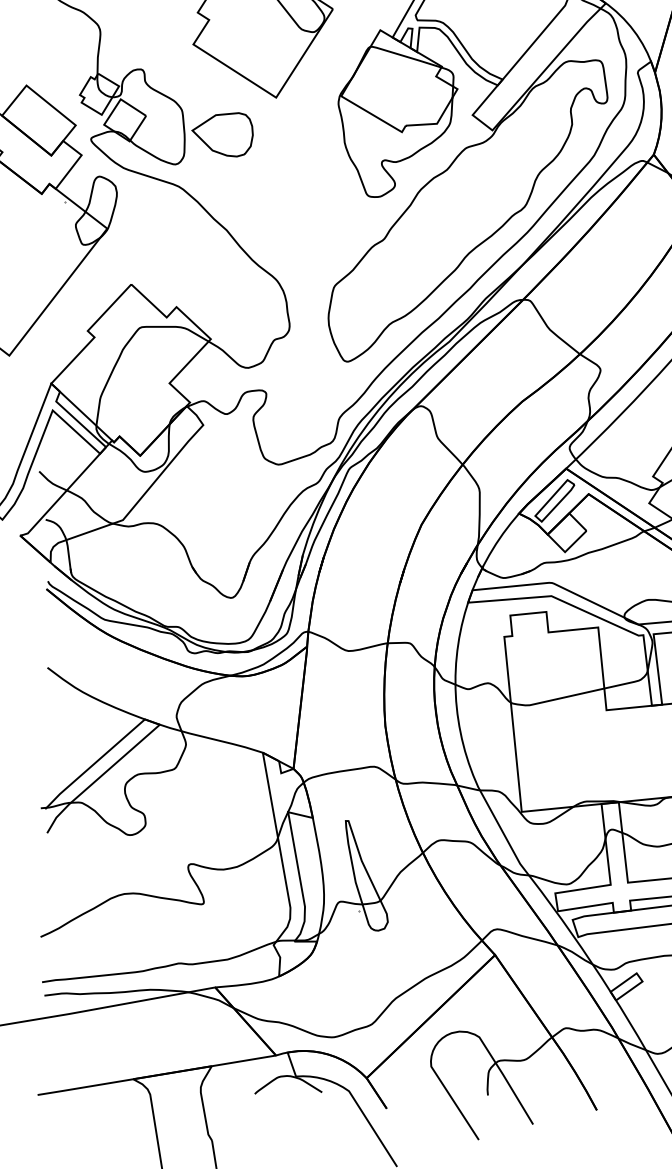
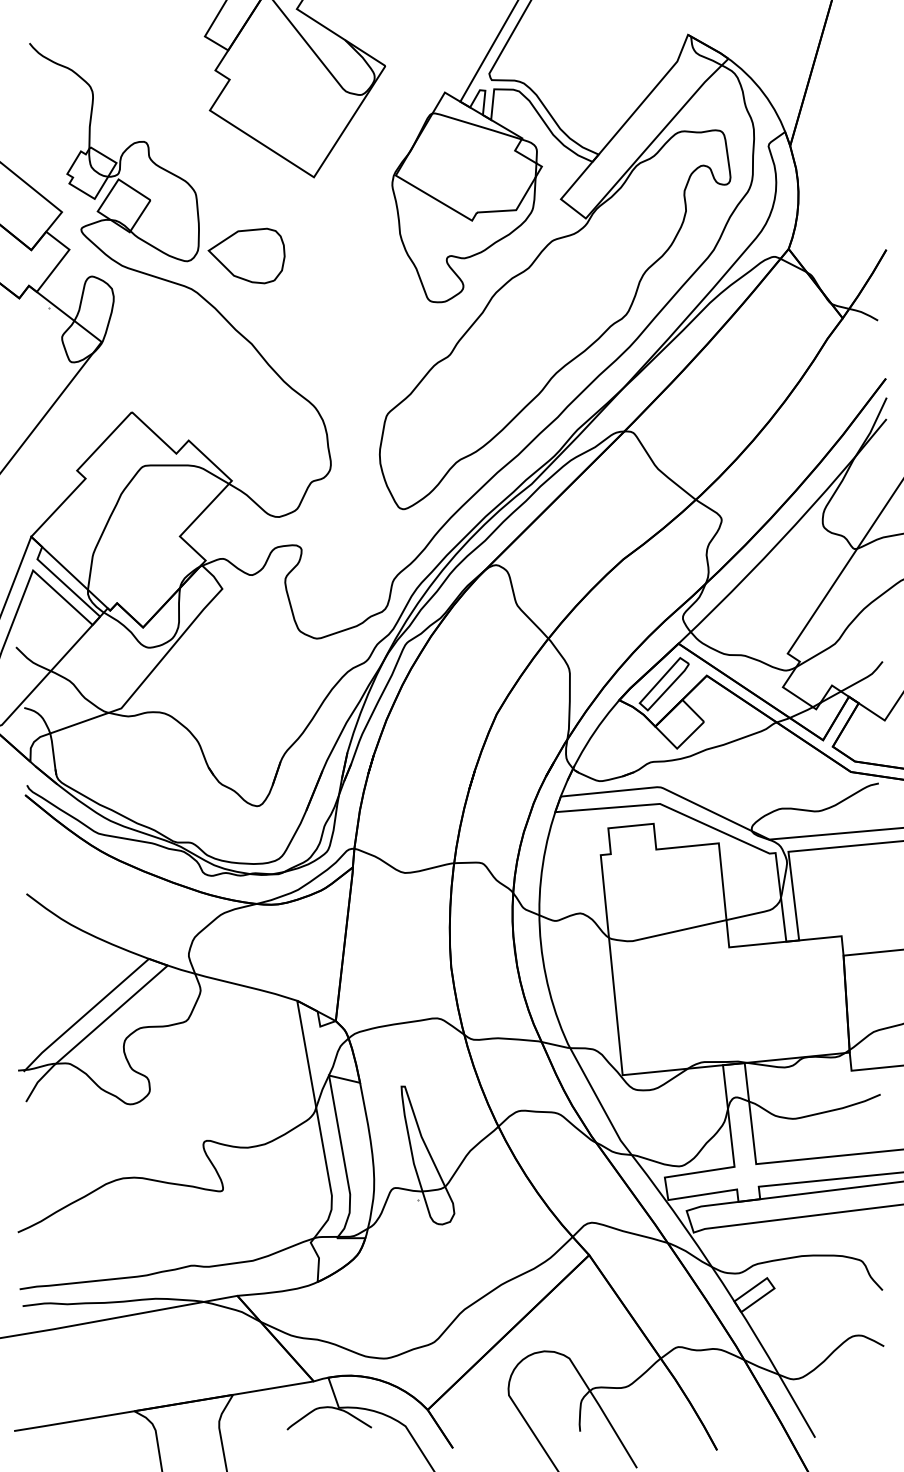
part: (222, 134) -> (246, 255), moved

